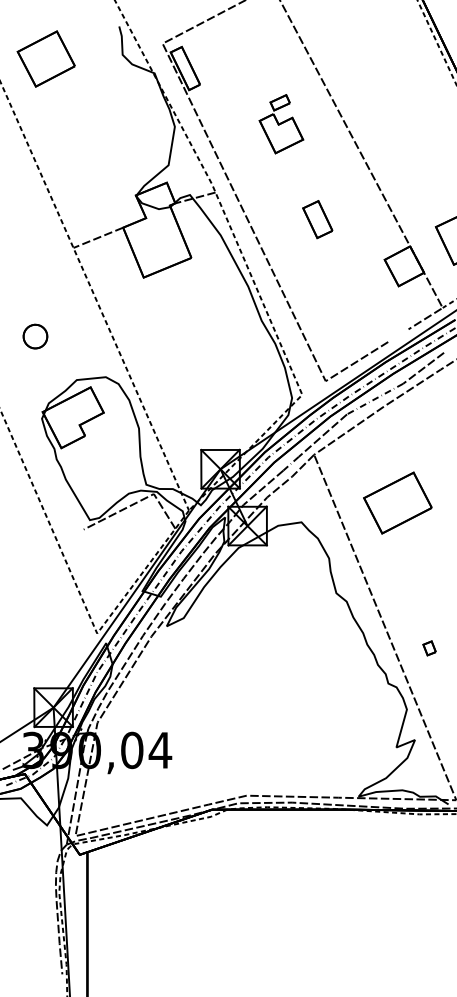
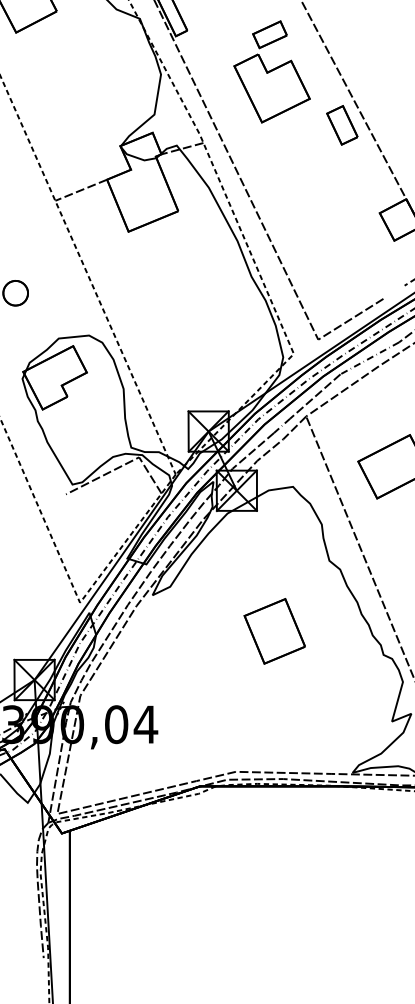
part: (281, 123) -> (272, 71), size x1.67
part: (317, 219) -> (342, 125), moved
part: (283, 660) -> (274, 630), added

